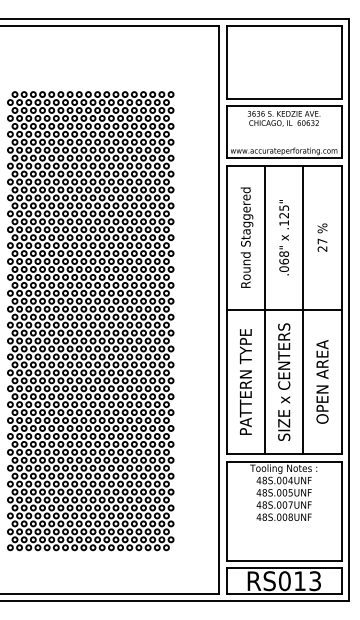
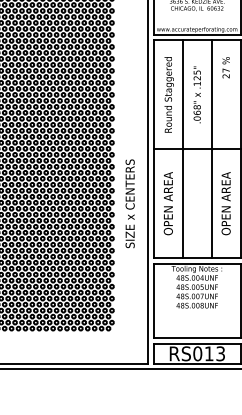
text: (322, 237) -> (226, 67), moved
text: (245, 381) -> (168, 203), PATTERN TYPE -> OPEN AREA
text: (284, 381) -> (130, 203), moved

